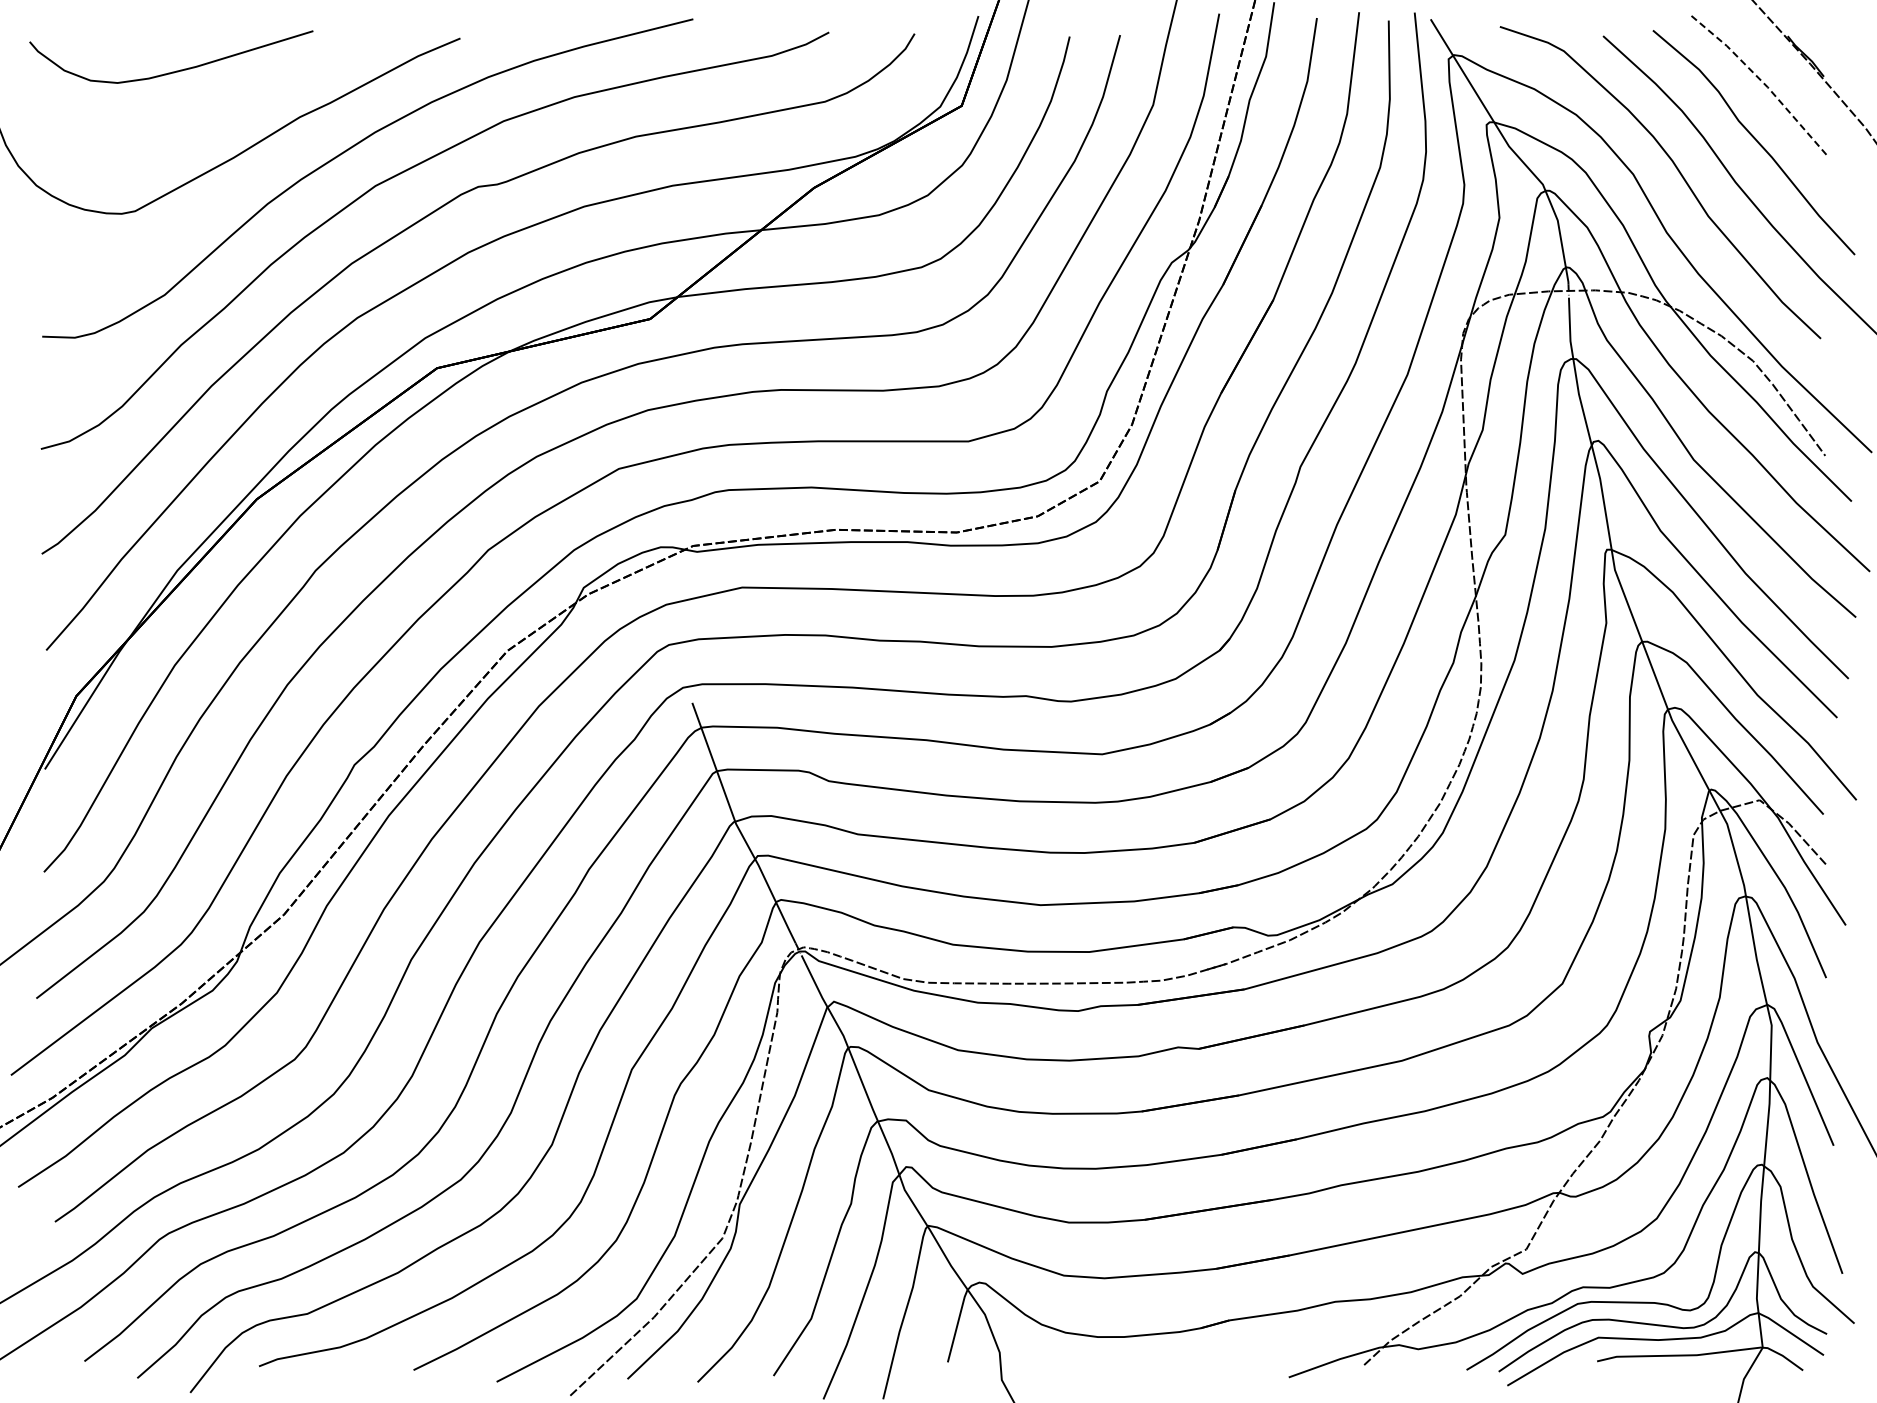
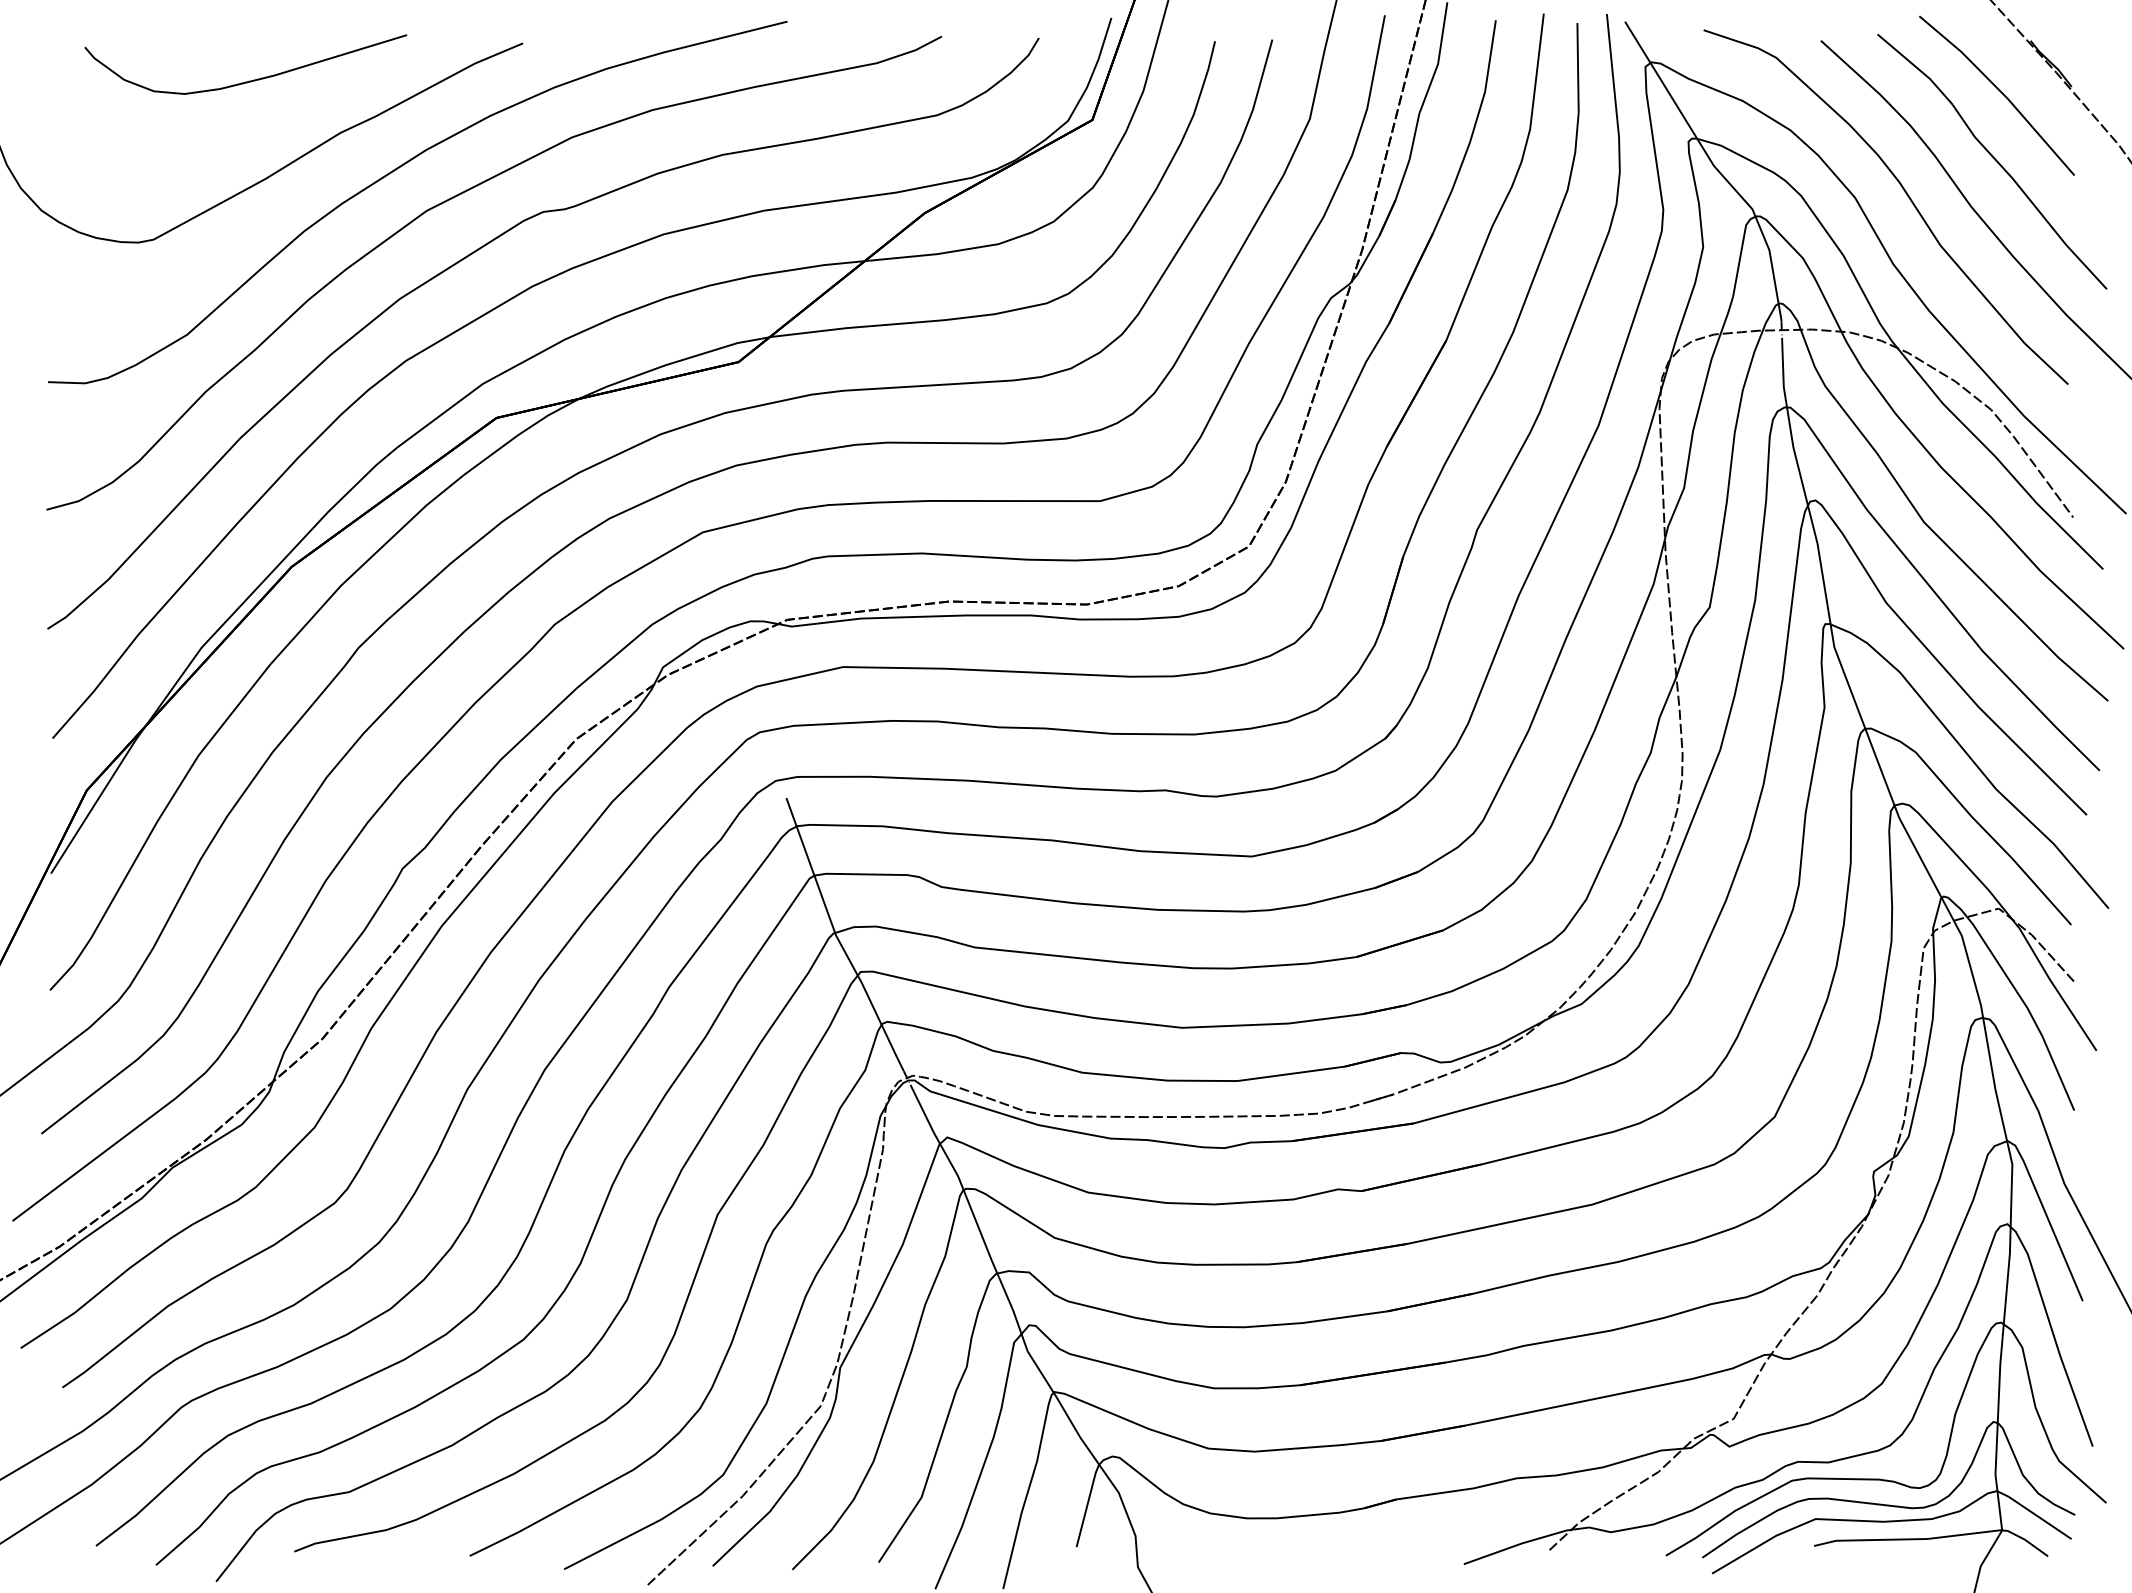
curve: (176, 70) -> (251, 79), moved
line: (1761, 81) -> (2000, 92), dashed -> solid

